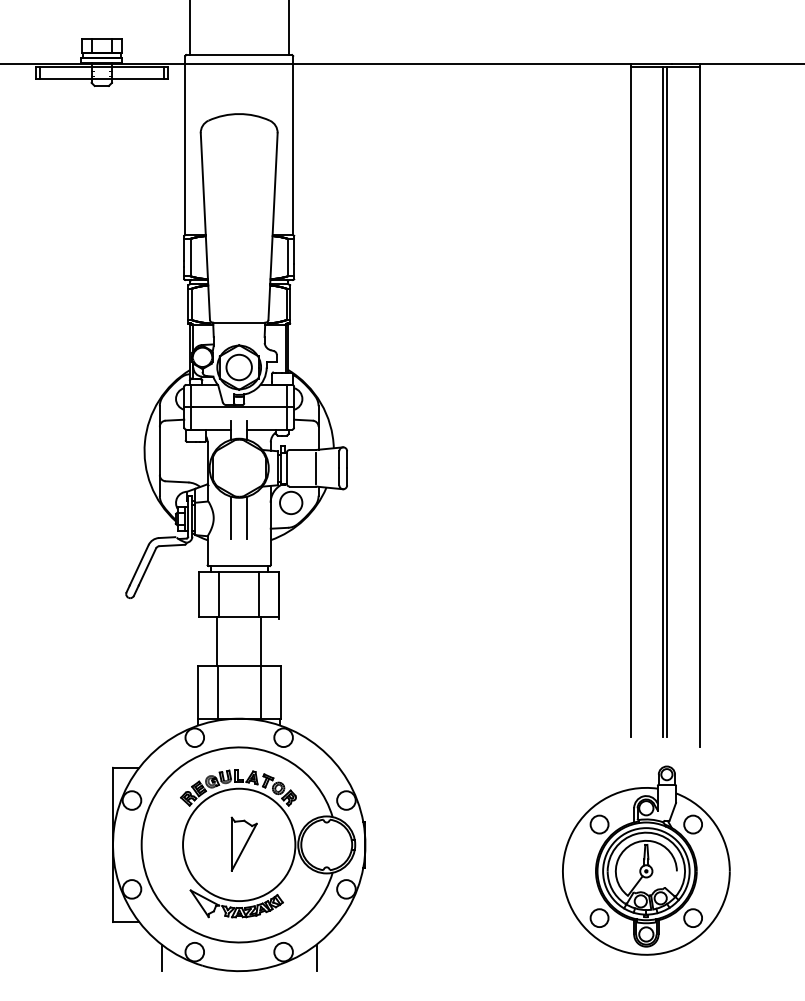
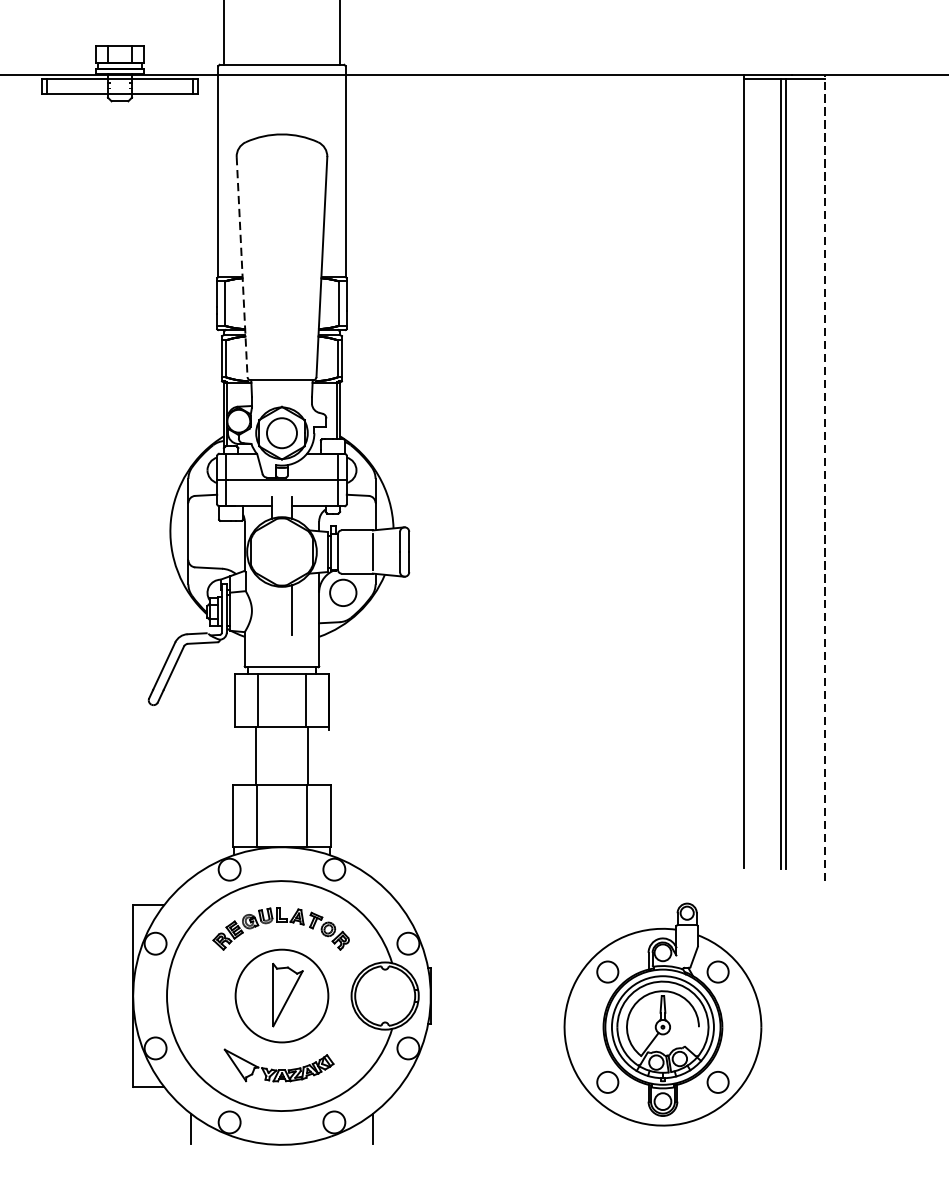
line: (205, 227) -> (242, 268), solid -> dashed
line: (699, 405) -> (824, 478), solid -> dashed
line: (231, 517) -> (272, 610), removed
circle: (239, 844) -> (282, 995), size x0.7
part: (646, 860) -> (663, 1014), moved

